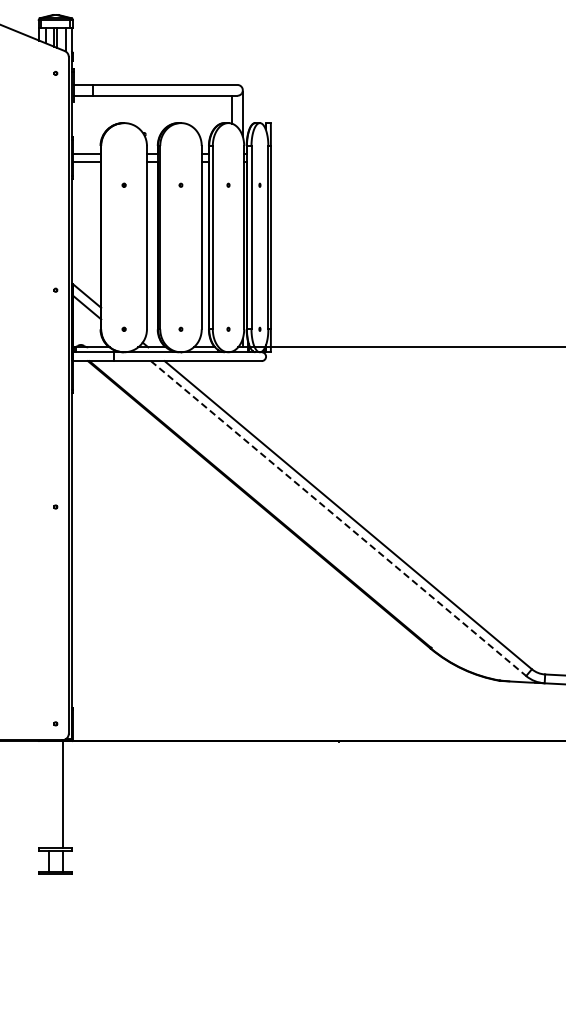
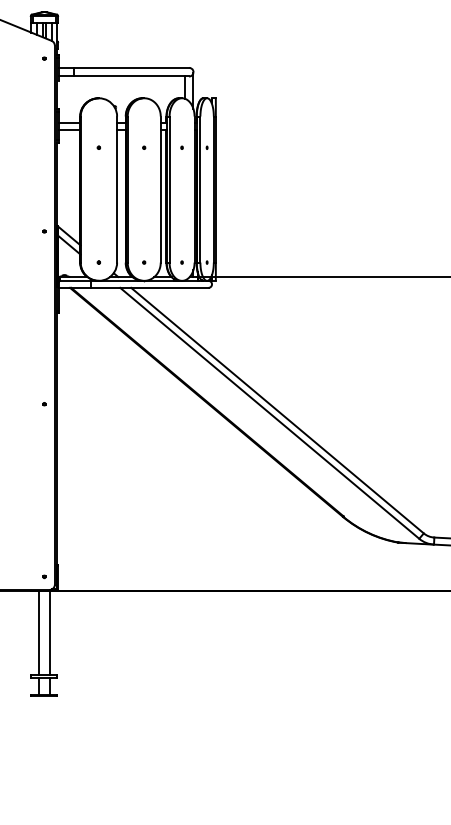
line: (338, 518) -> (269, 413), dashed -> solid
line: (48, 794) -> (38, 633), added

